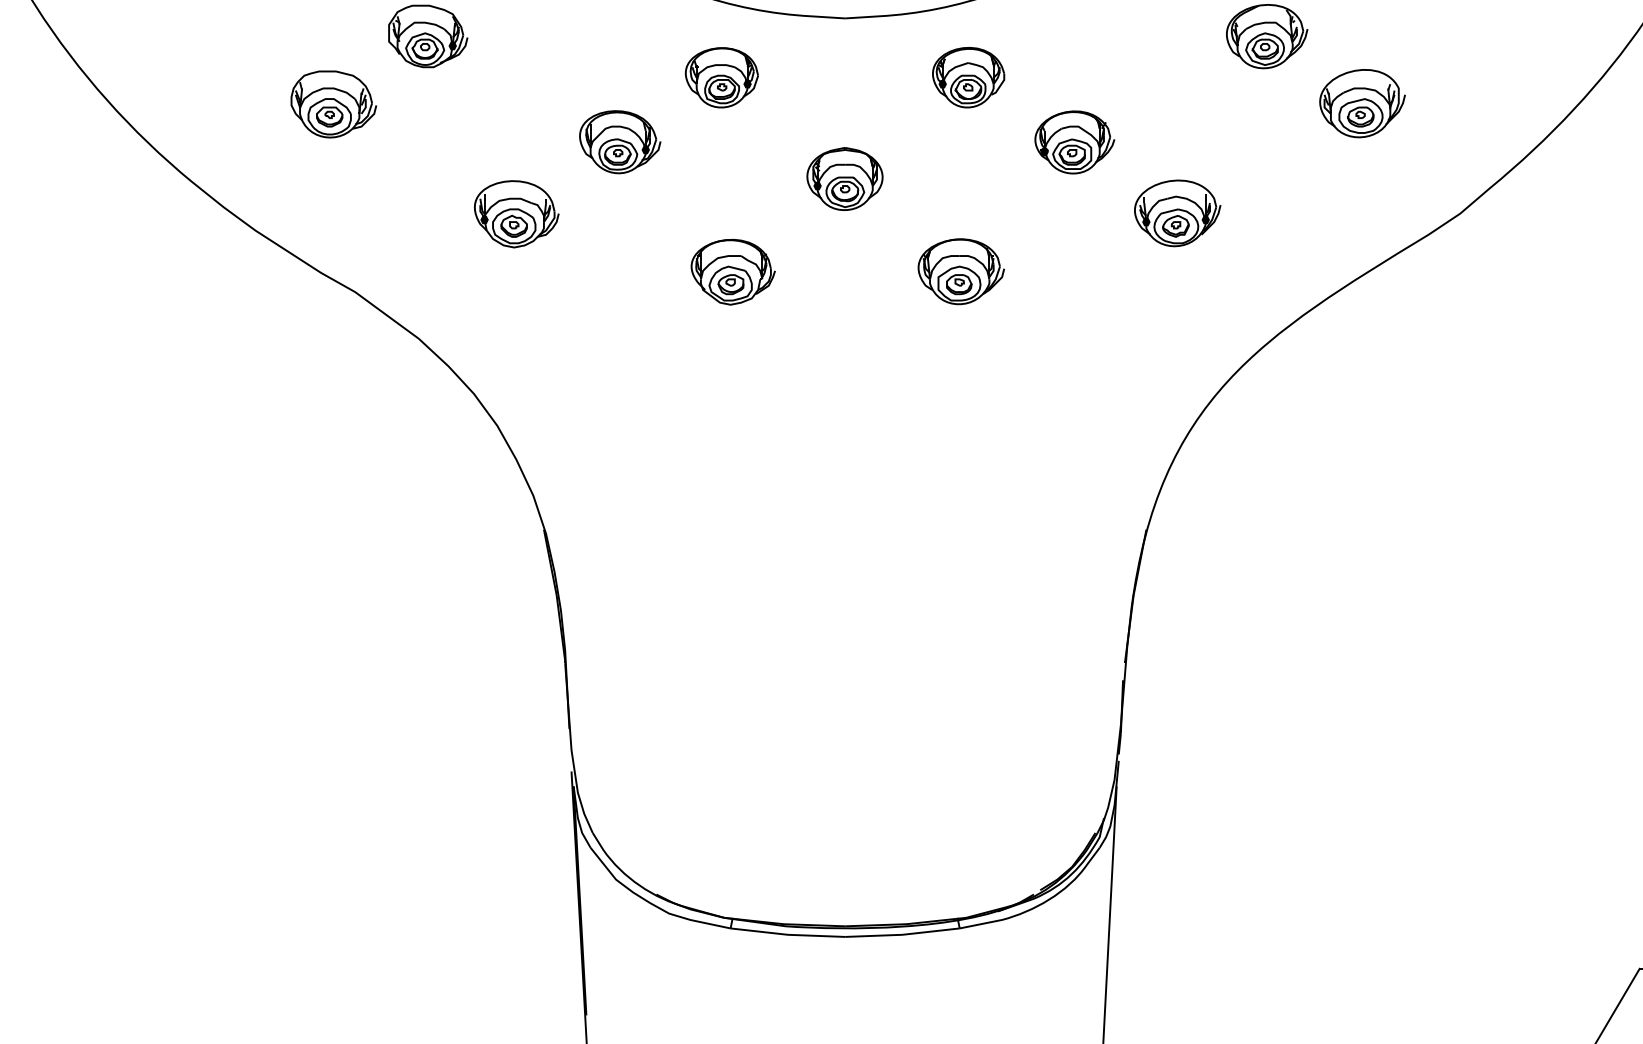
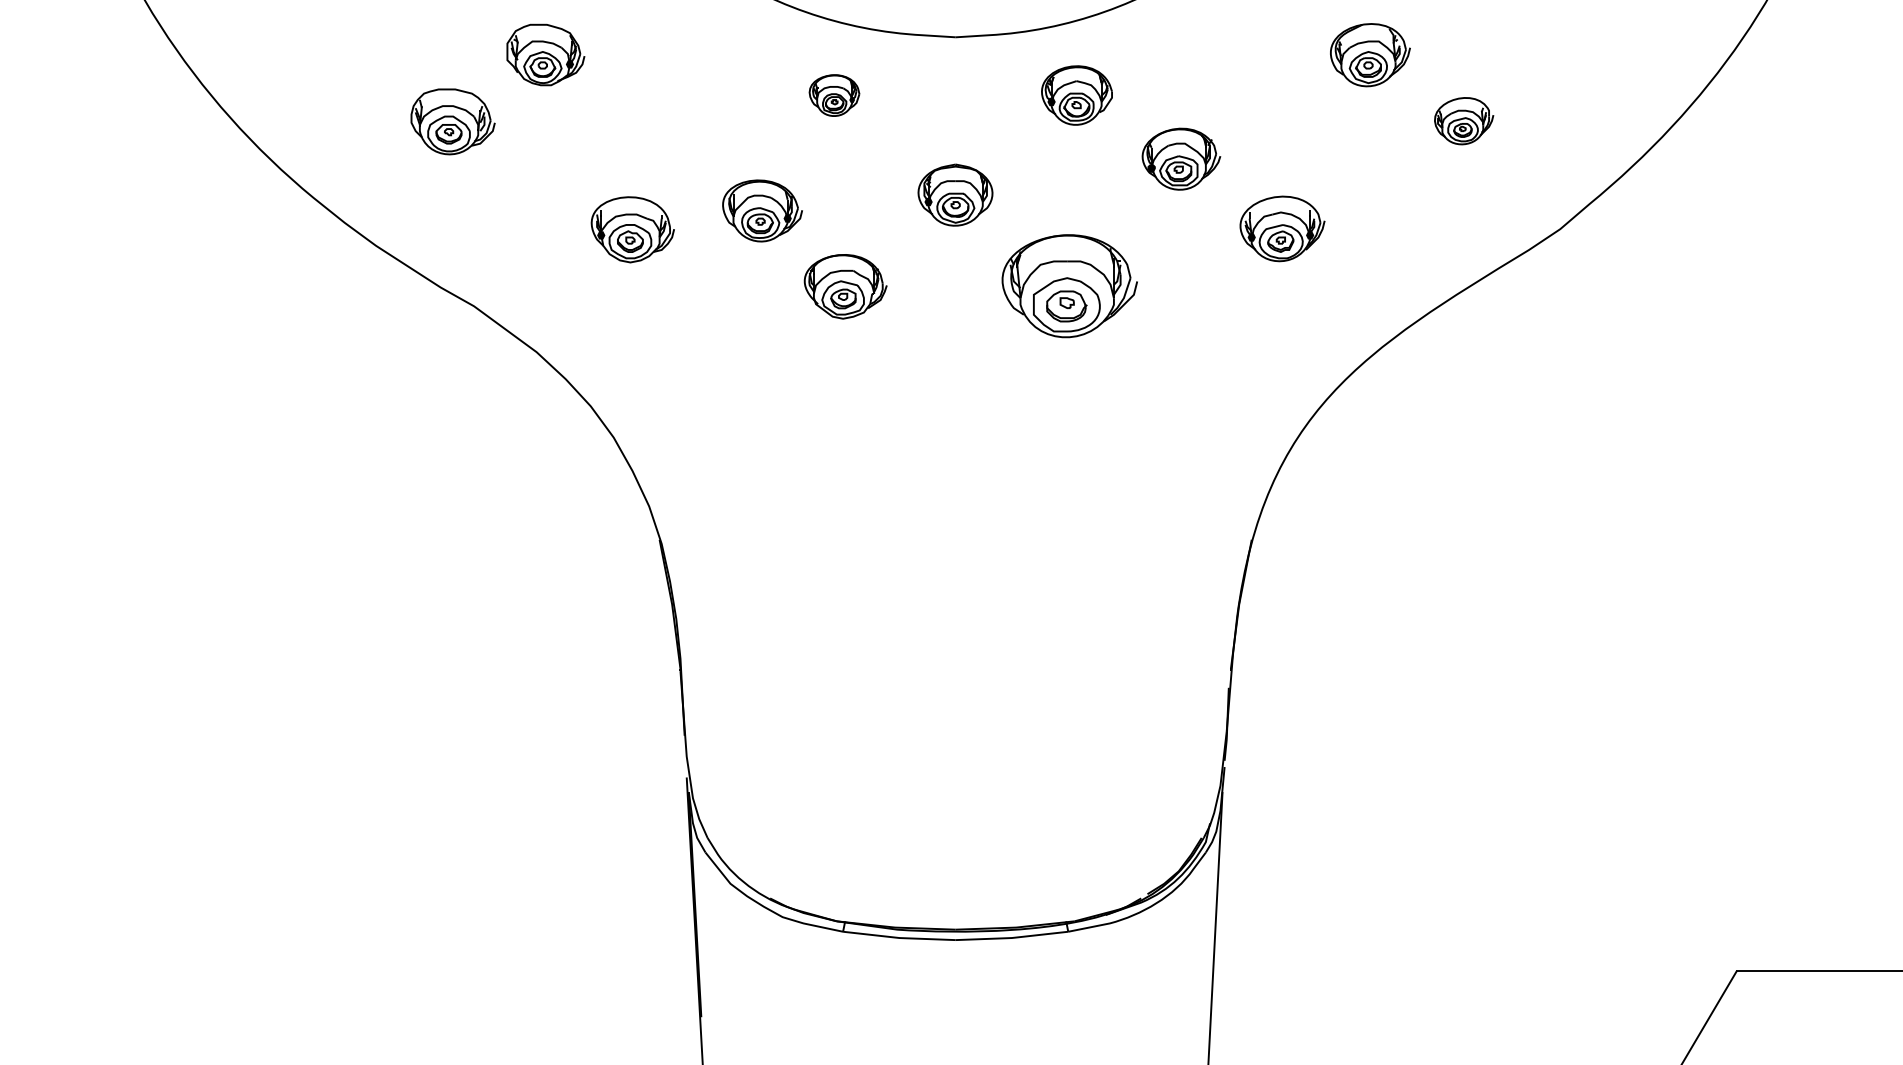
part: (721, 77) -> (834, 95), size x0.7
part: (1361, 104) -> (1463, 121), size x0.7
part: (620, 141) -> (762, 210), moved
part: (960, 271) -> (1069, 286), size x1.6

